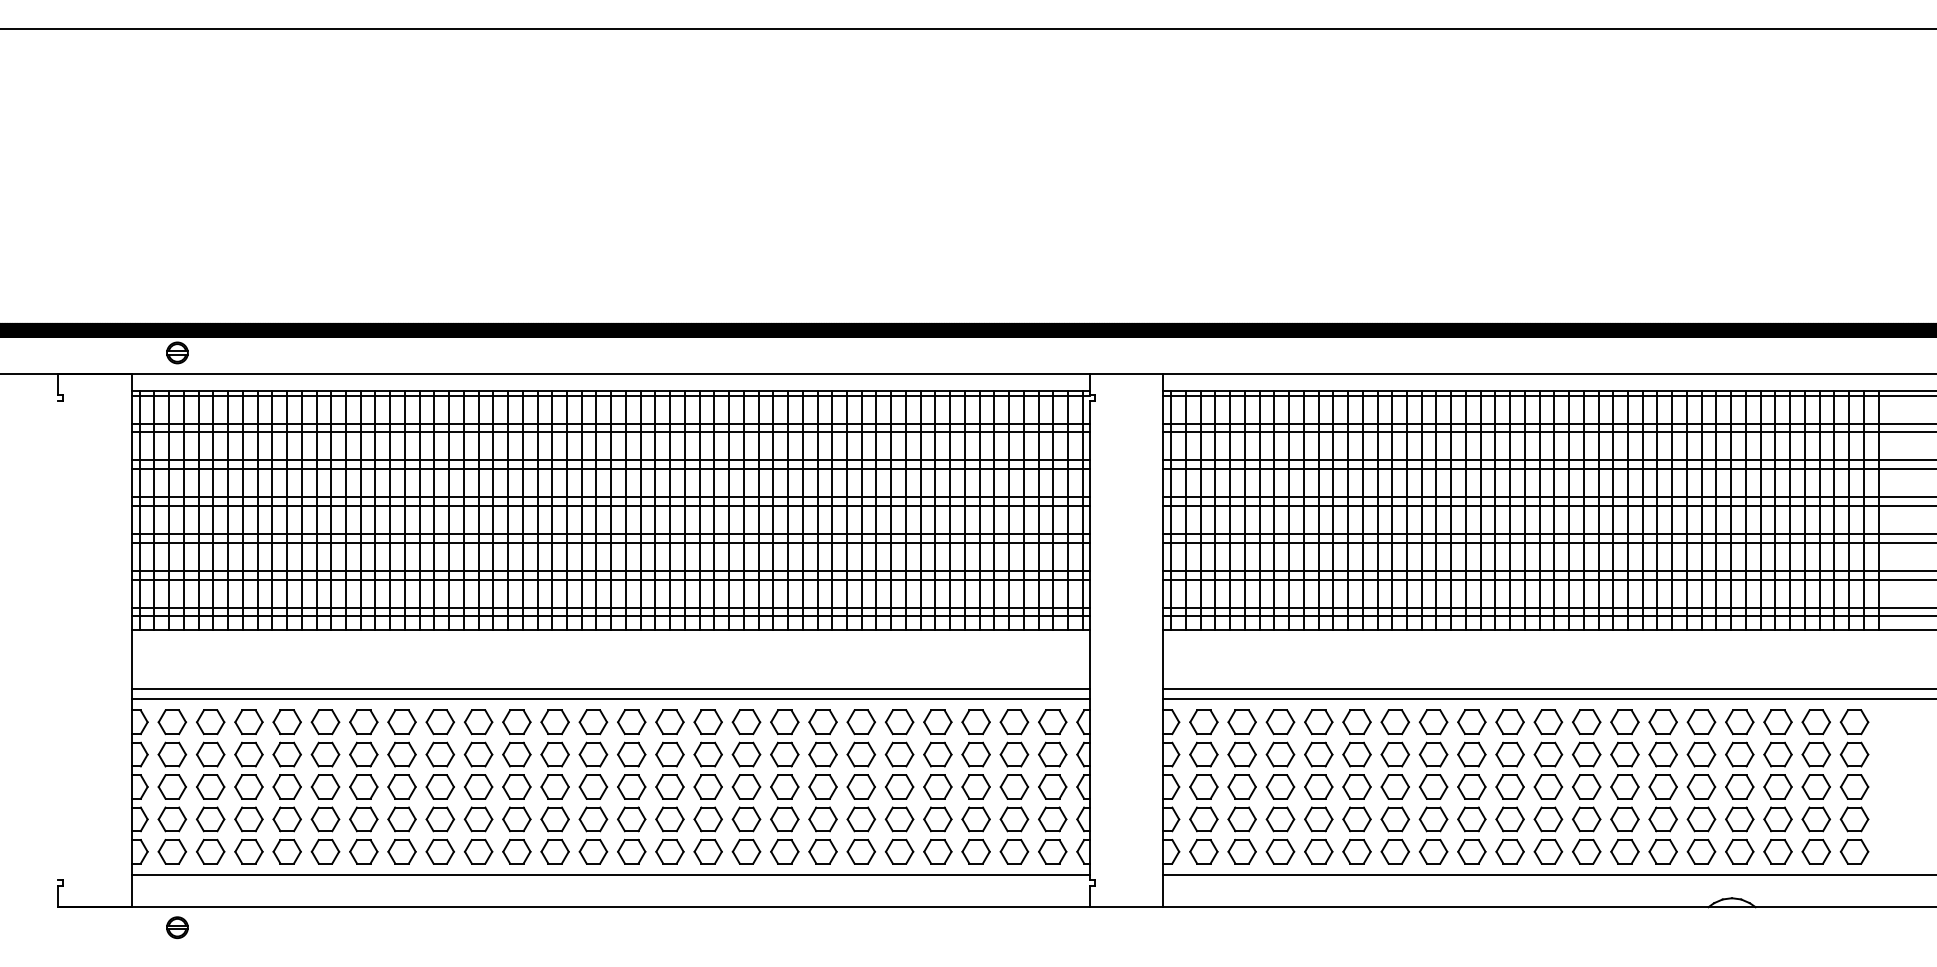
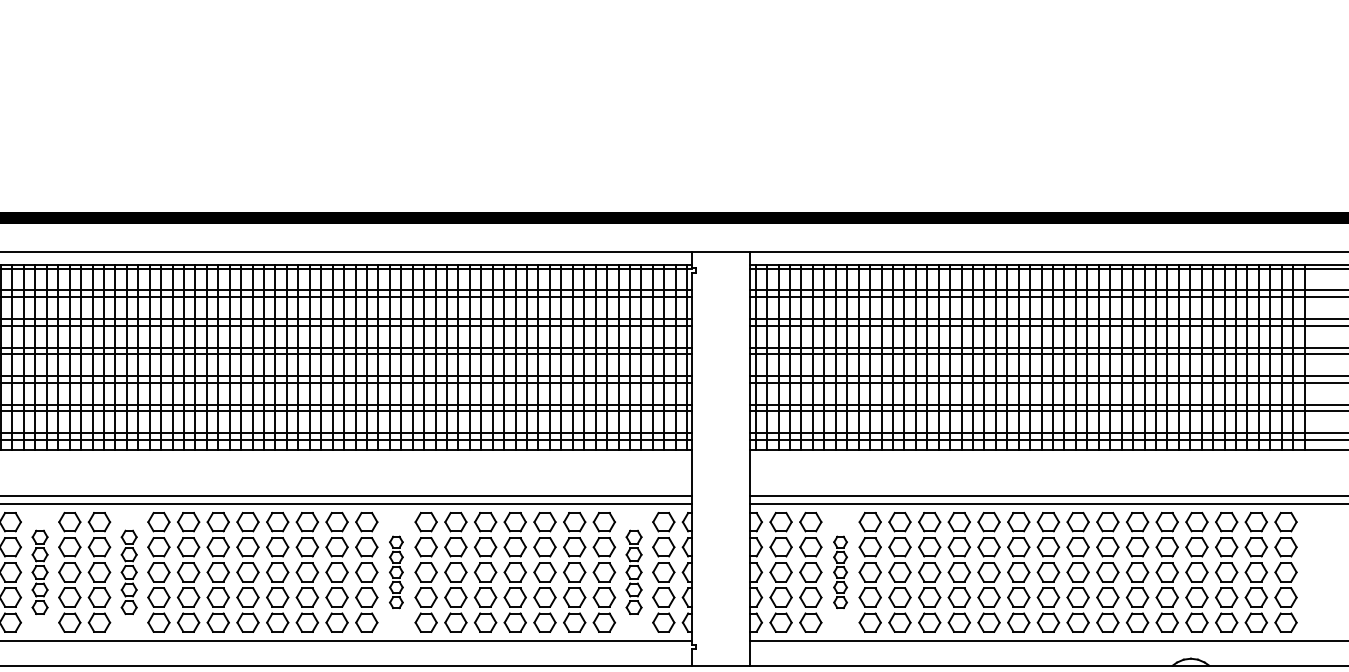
part: (248, 786) -> (39, 572), size x0.7
part: (363, 786) -> (128, 572), size x0.7
part: (707, 786) -> (395, 572), size x0.6
part: (1014, 786) -> (634, 572), size x0.7
part: (1280, 786) -> (840, 572), size x0.6

